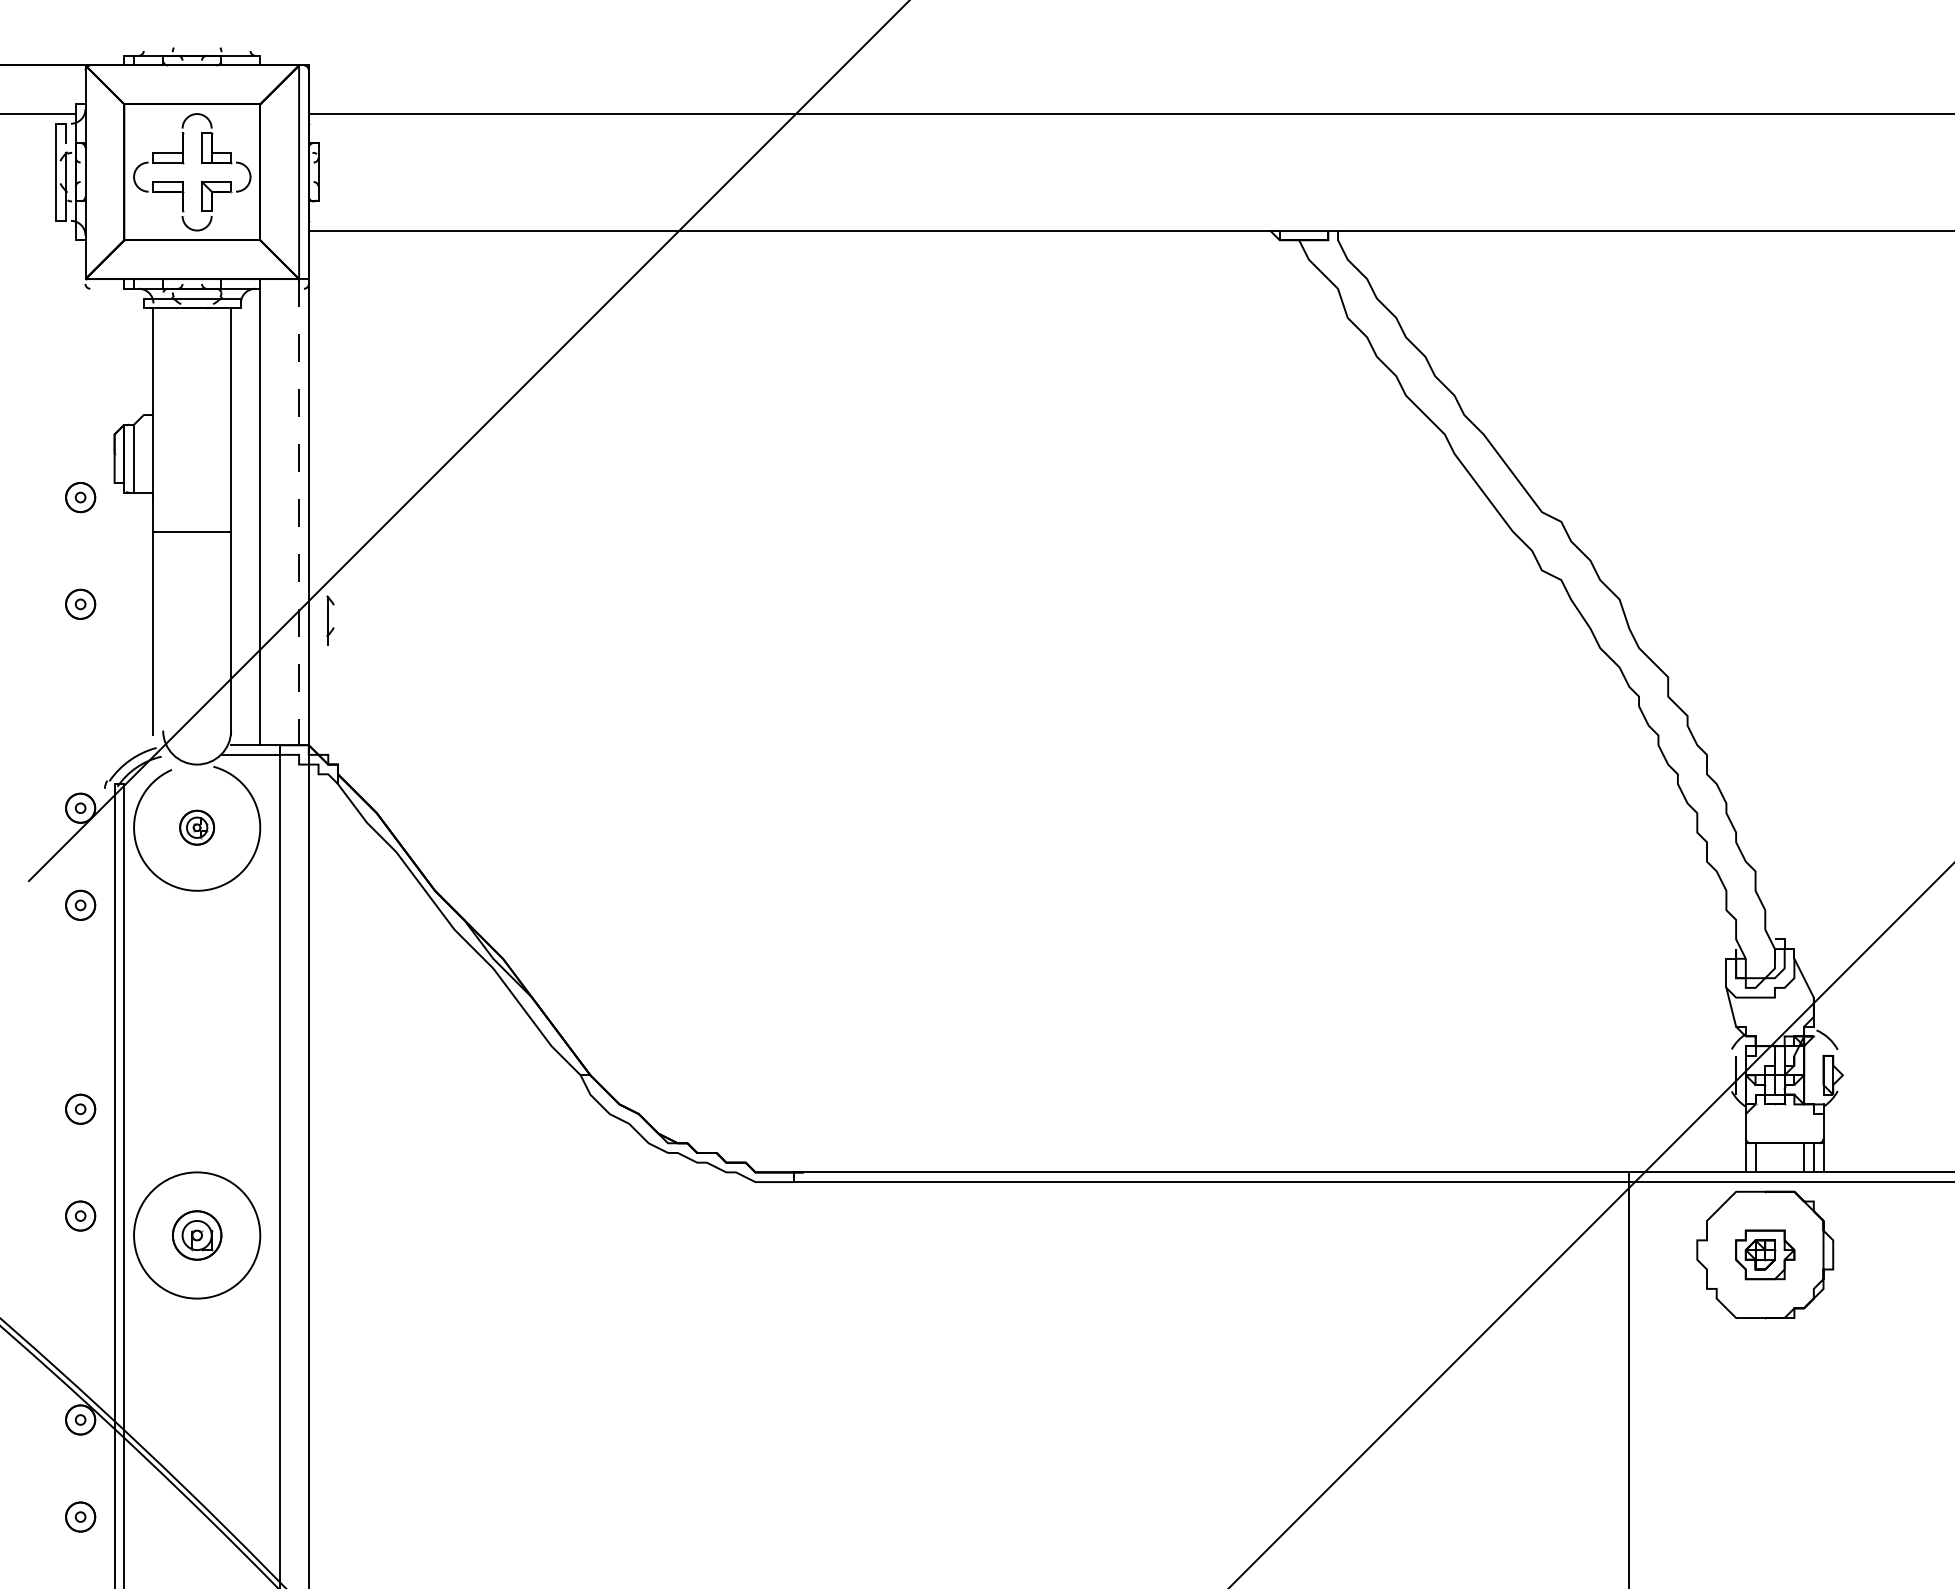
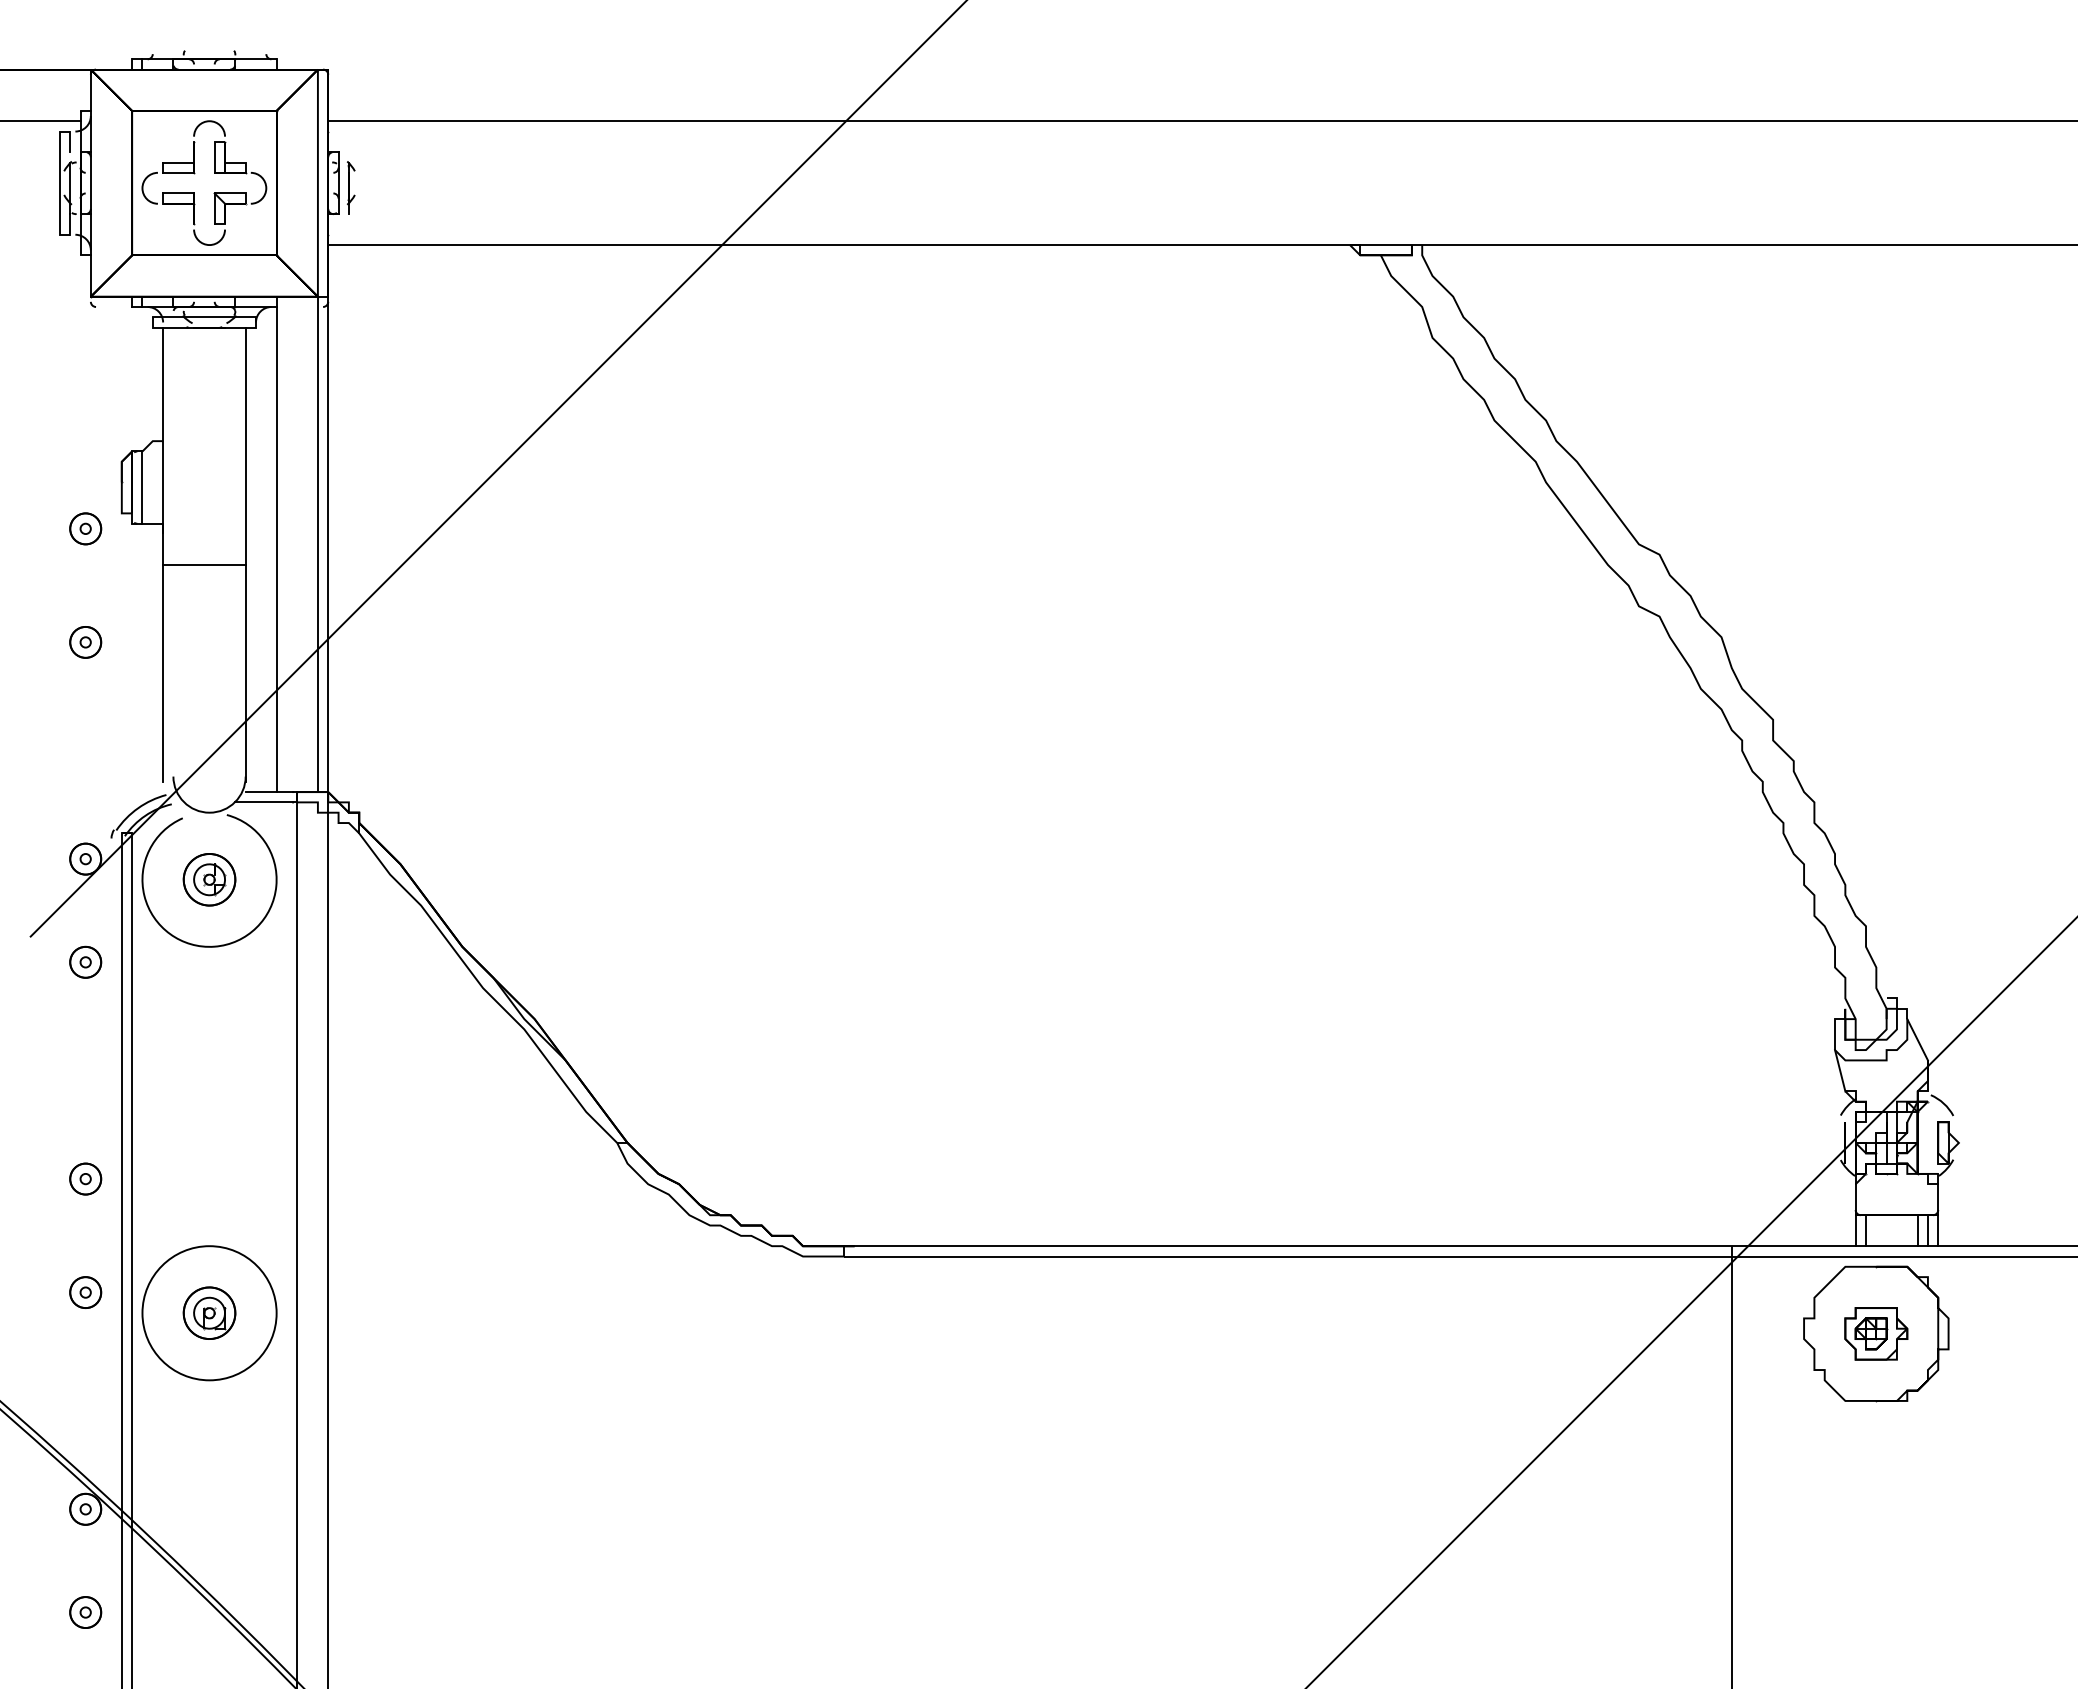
line: (298, 512) -> (317, 544), dashed -> solid
part: (330, 620) -> (351, 187), moved
part: (197, 827) -> (209, 879), size x1.43

